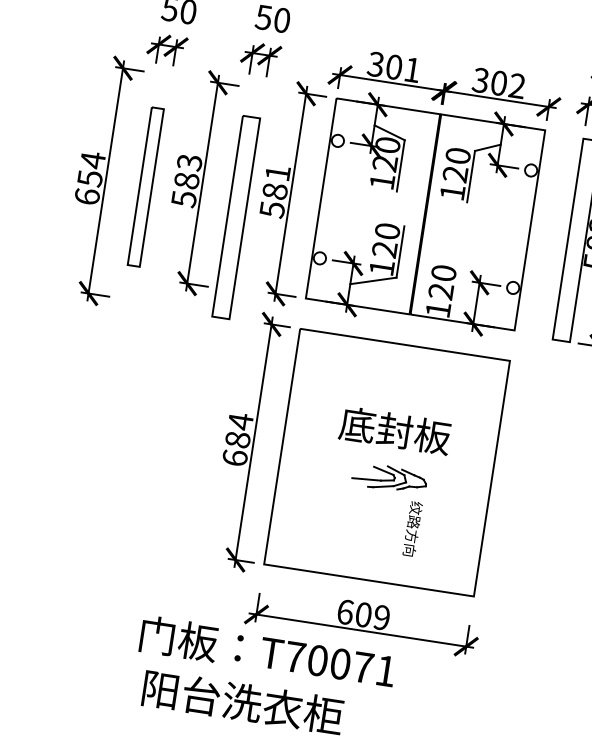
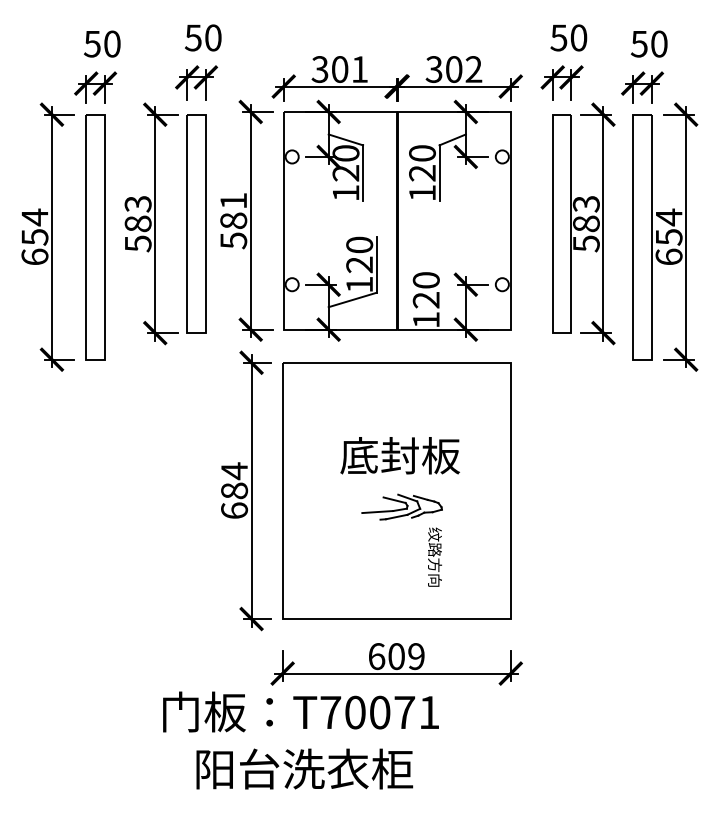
part: (145, 187) -> (95, 237), size x1.43
part: (236, 217) -> (196, 223), moved
text: (242, 701) -> (304, 768), moved

